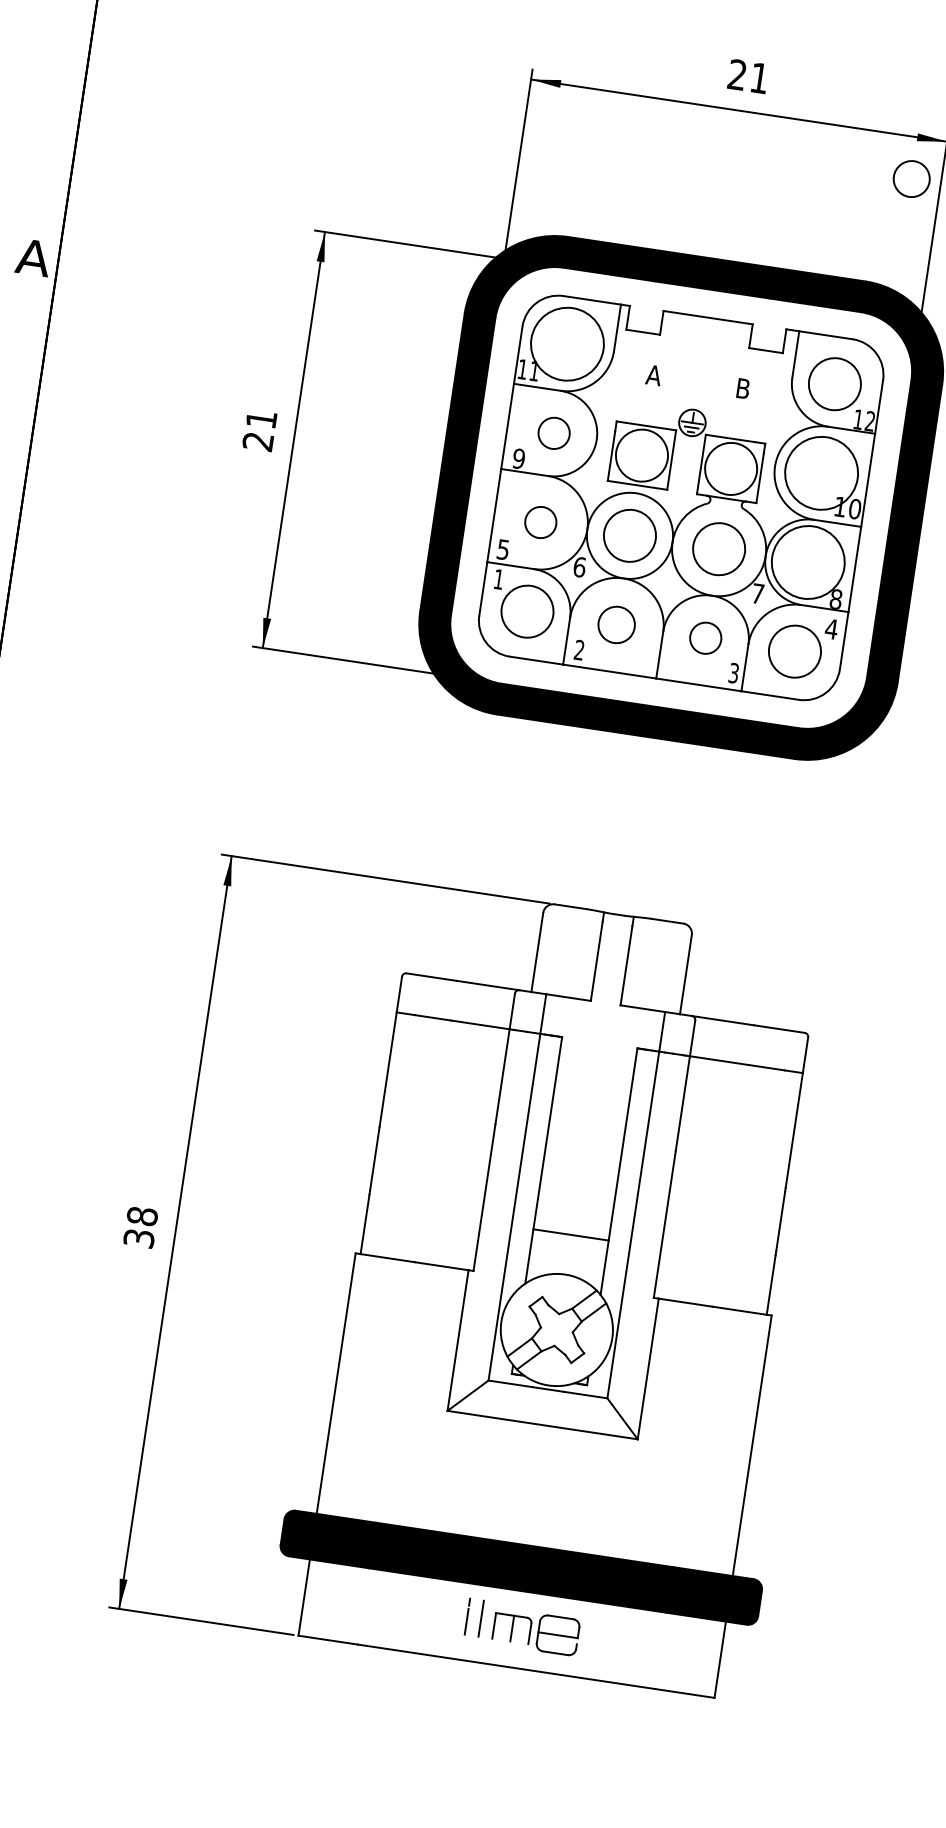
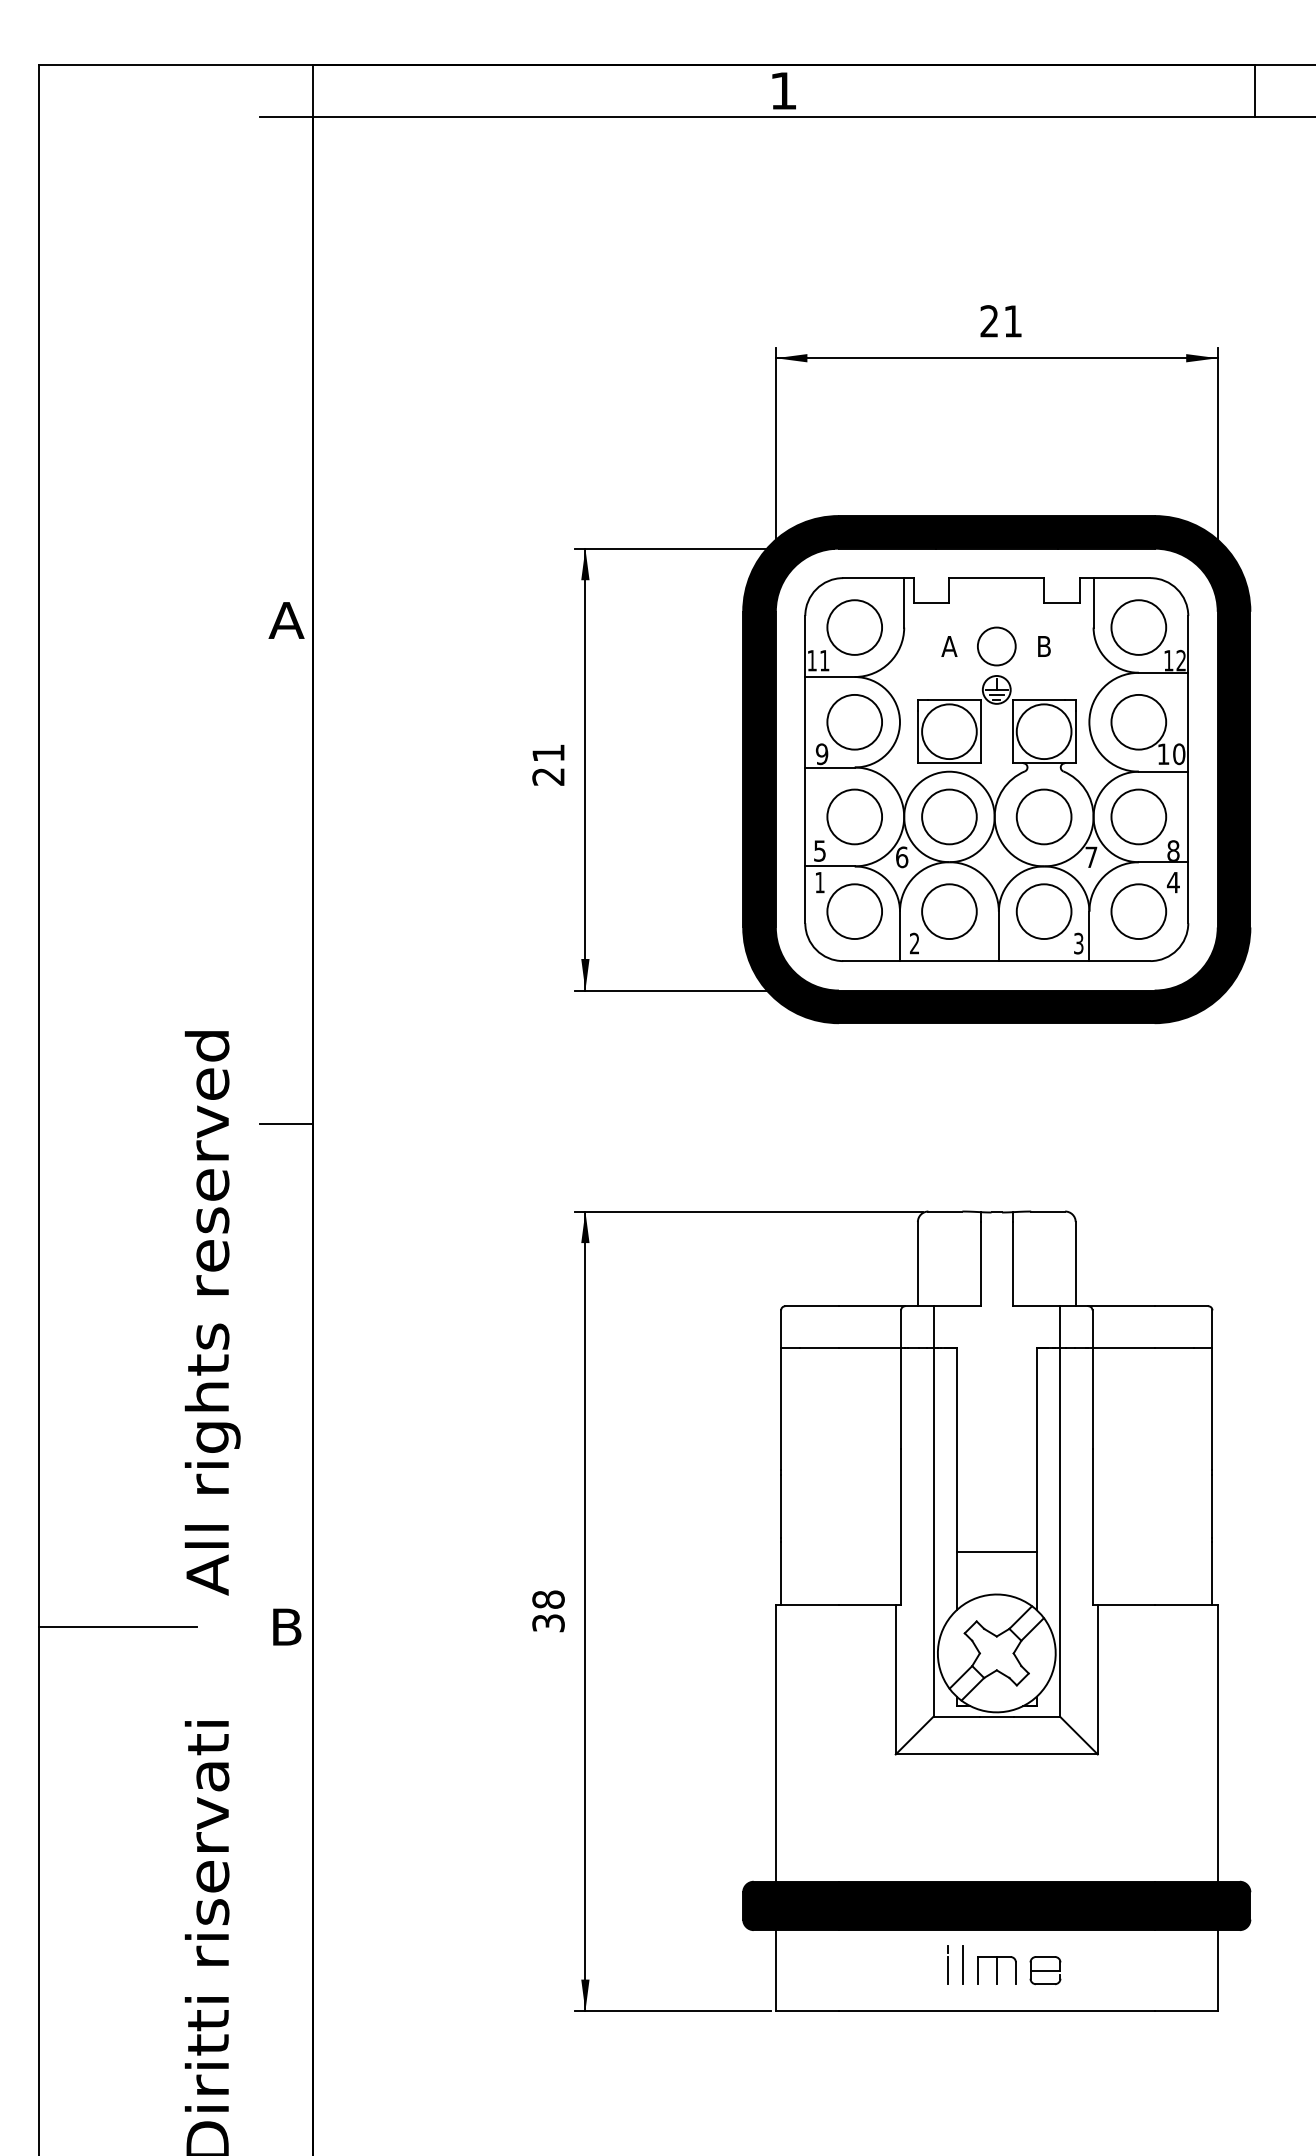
circle: (911, 179) -> (996, 646), moved
circle: (567, 344) -> (854, 627), size x0.71
circle: (554, 432) -> (854, 721), size x1.67
circle: (821, 472) -> (1138, 721), size x0.71
circle: (540, 522) -> (854, 816), size x1.67
circle: (808, 562) -> (1138, 816), size x0.71
circle: (616, 624) -> (949, 911), size x1.43
circle: (705, 638) -> (1043, 911), size x1.67
part: (558, 1635) -> (1045, 1970), size x0.71

